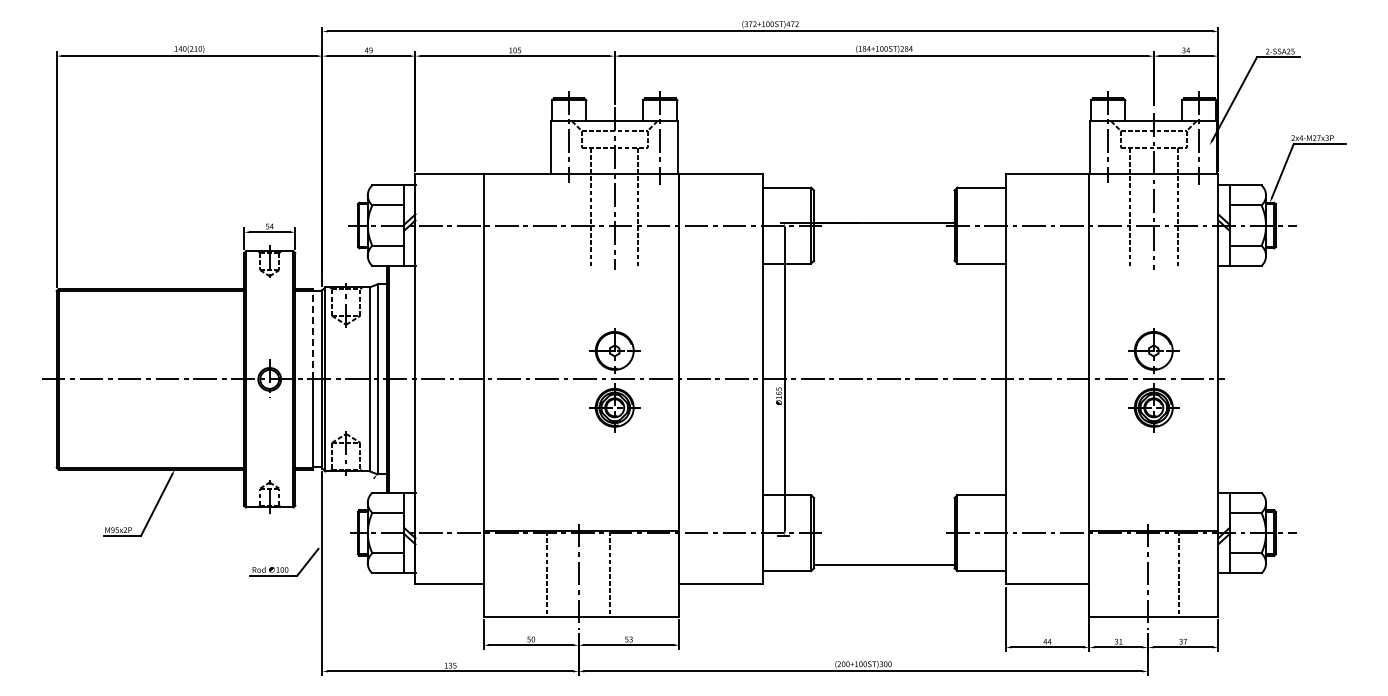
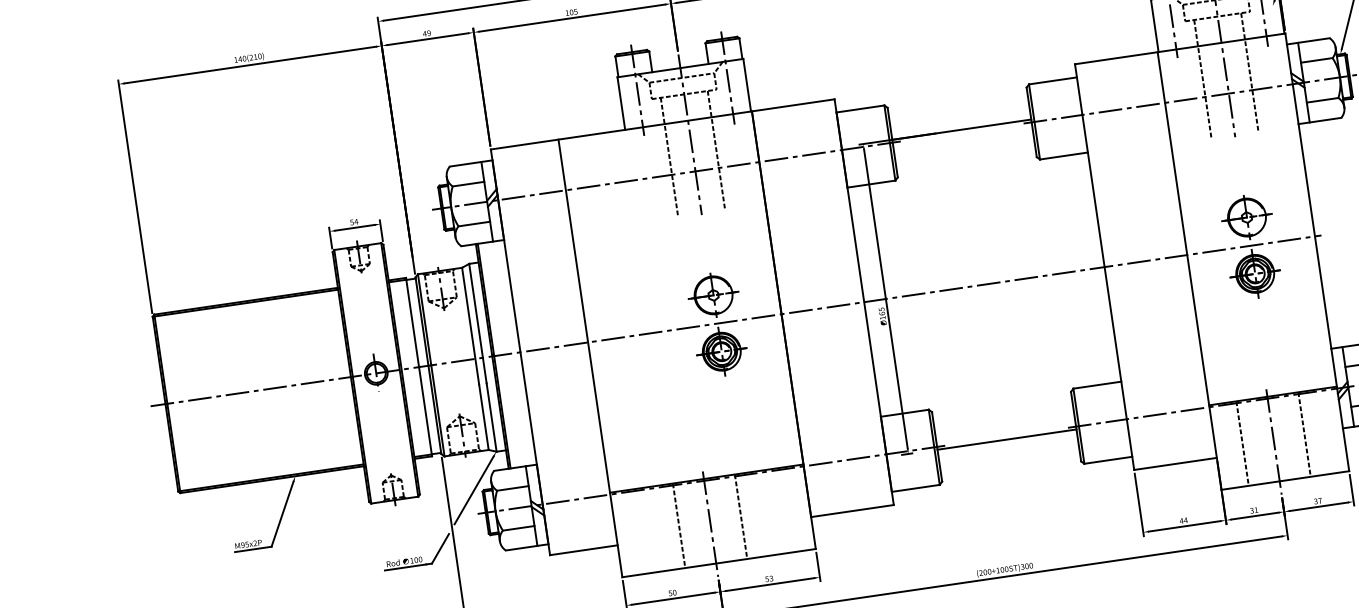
line: (312, 333) -> (411, 321), dashed -> solid
line: (349, 509) -> (474, 490), added
line: (884, 564) -> (1007, 439), moved
line: (1116, 573) -> (1242, 443), added

